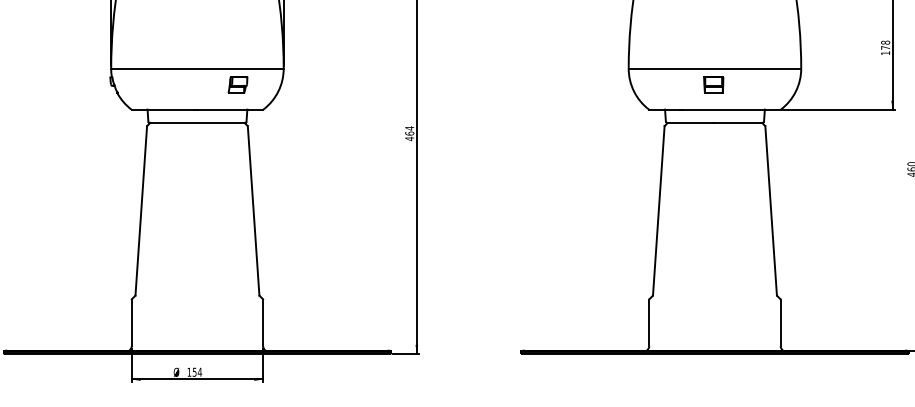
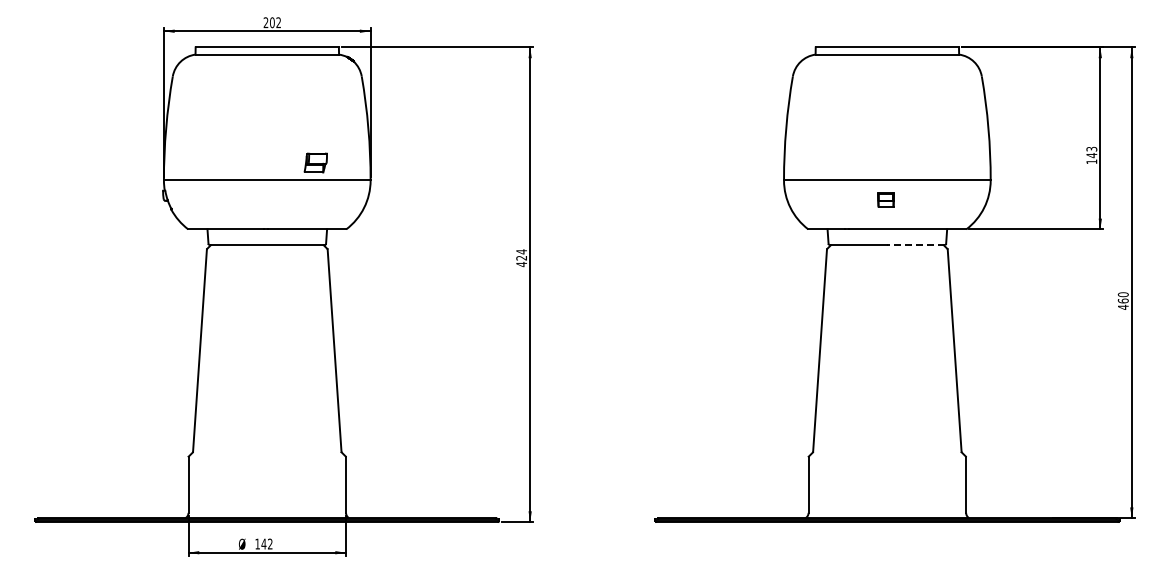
text: (885, 45) -> (1091, 152), 178 -> 143
part: (237, 84) -> (315, 162), moved
part: (713, 84) -> (885, 199), size x0.7
line: (738, 122) -> (915, 244), solid -> dashed
text: (409, 133) -> (521, 257), 464 -> 424
text: (196, 371) -> (266, 543), 154 -> 142

